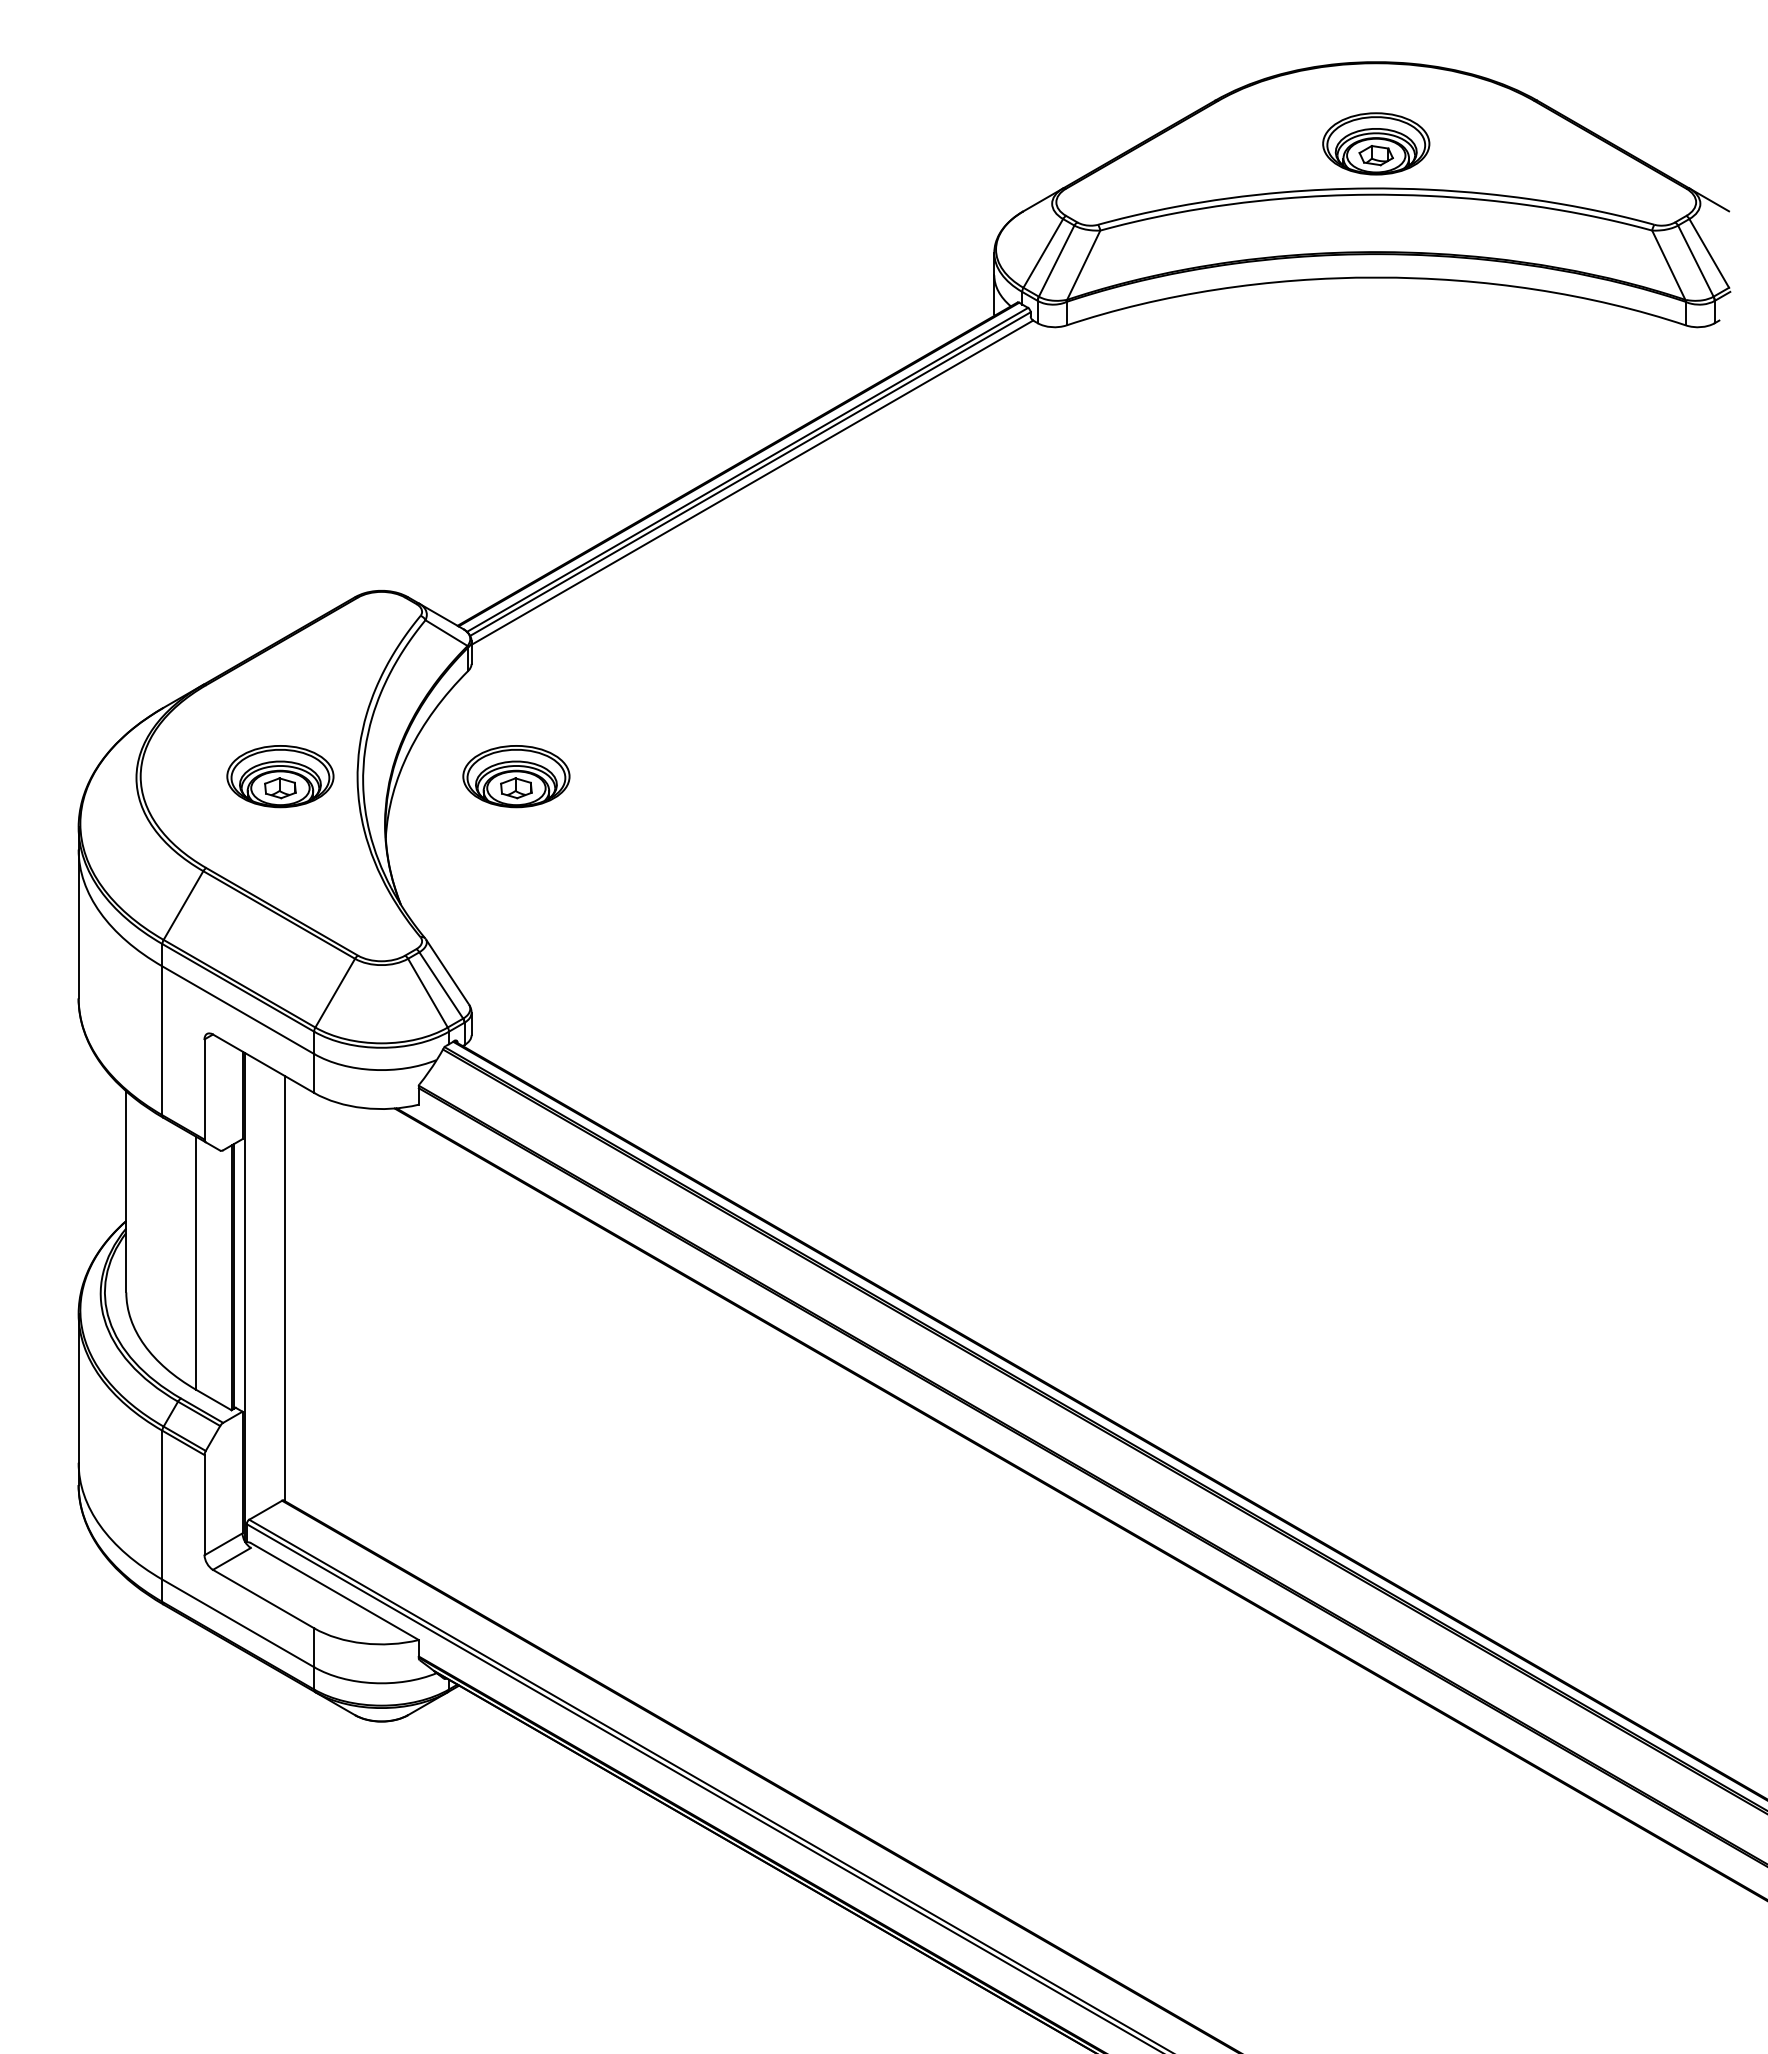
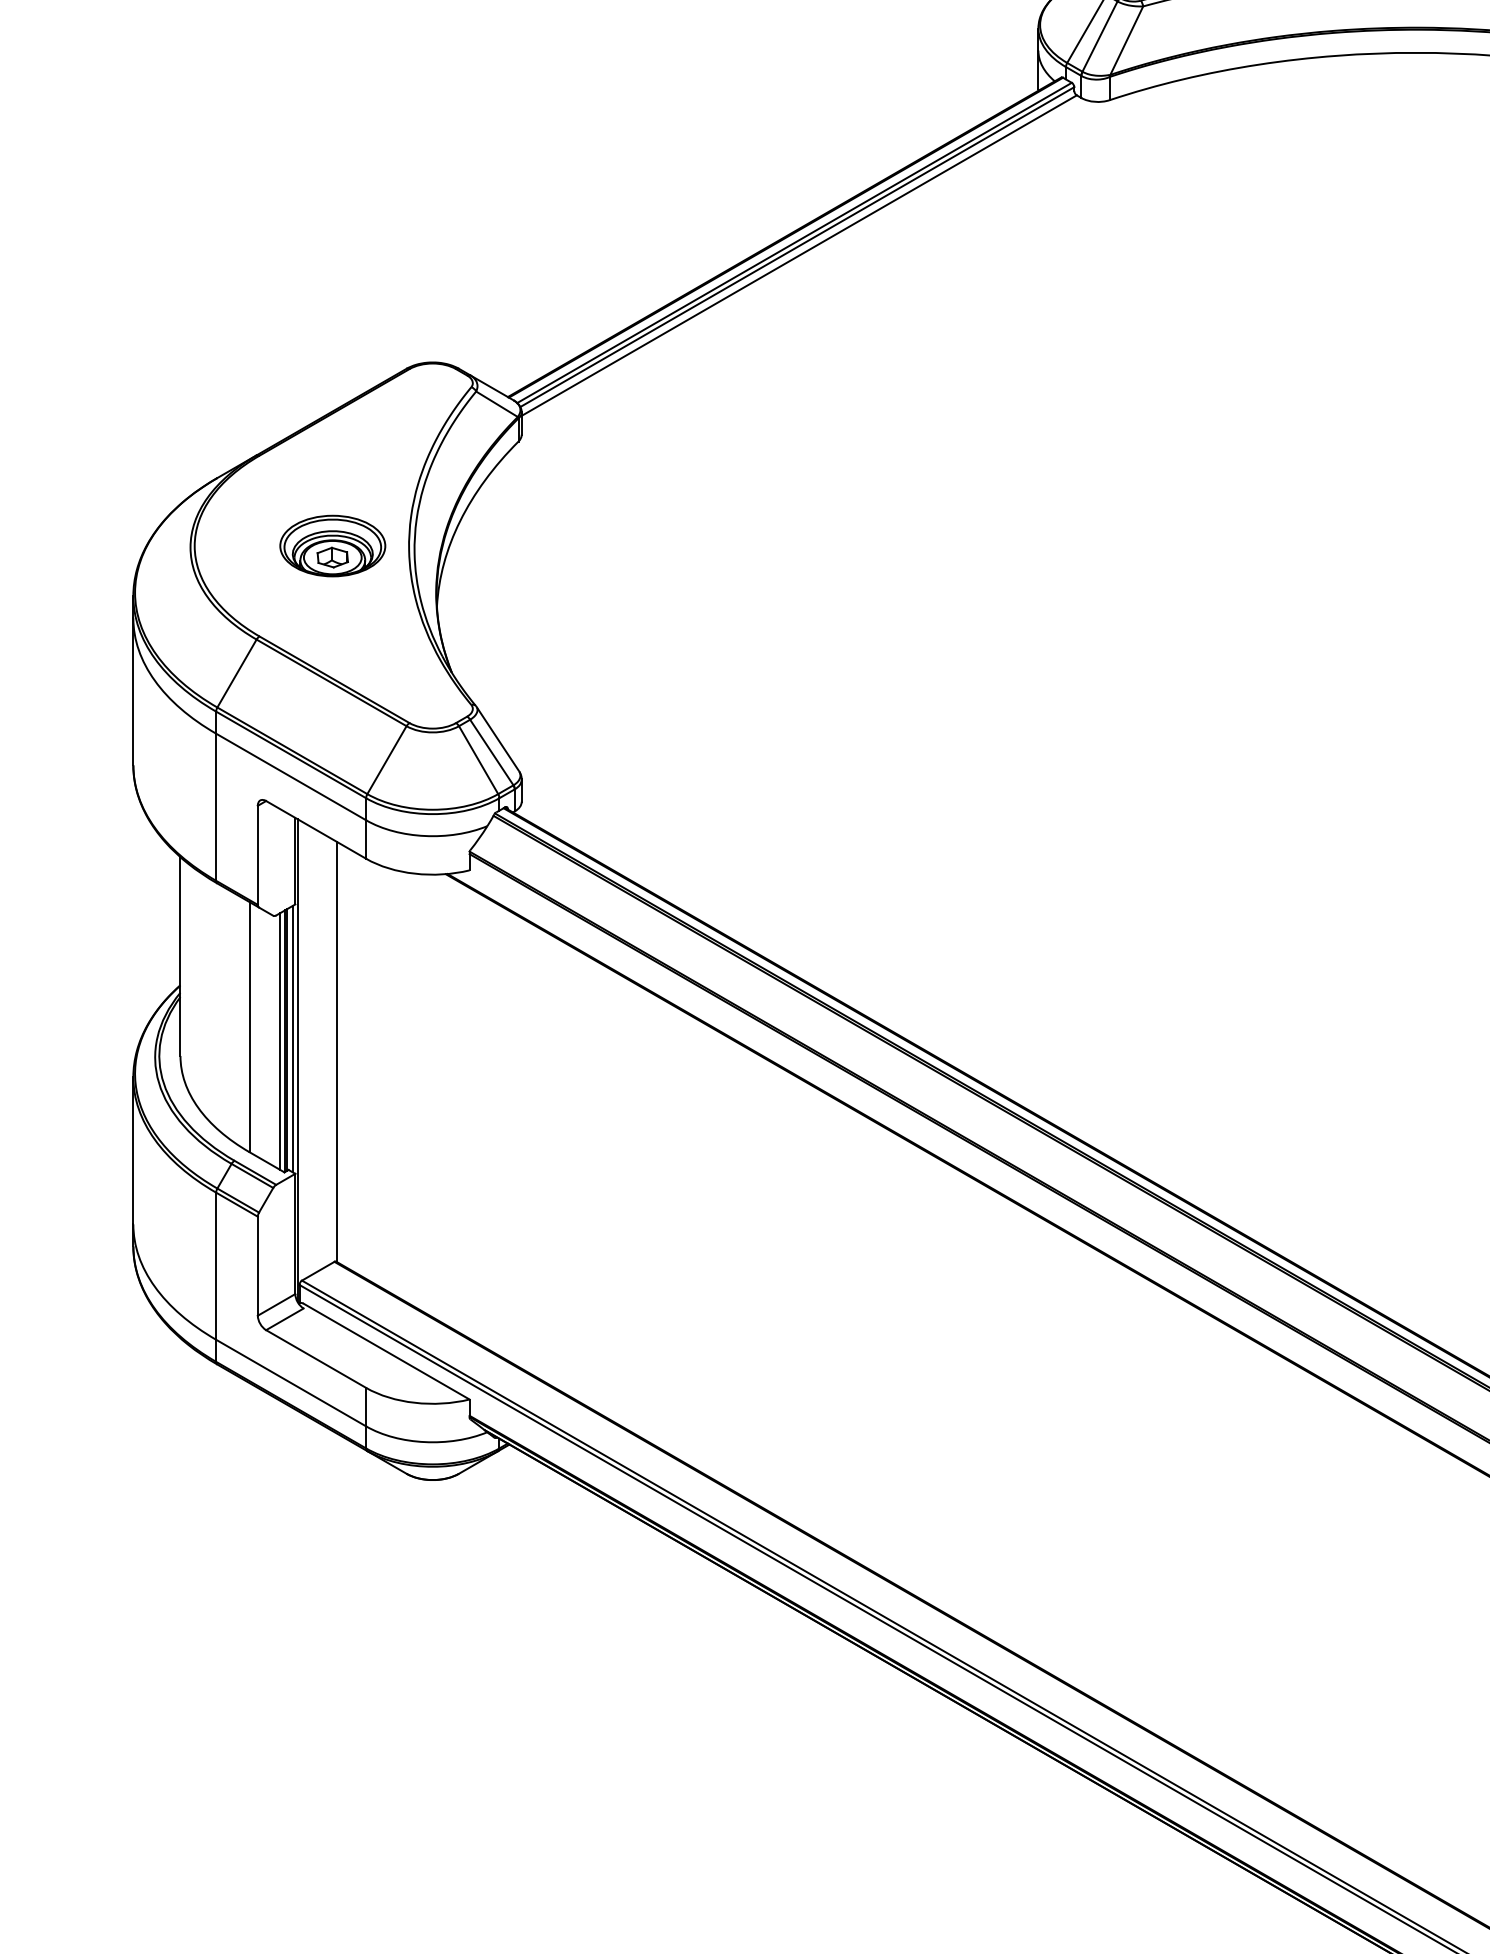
part: (516, 776) -> (566, 545), removed
line: (239, 1275) -> (292, 1039), added
line: (227, 1277) -> (280, 1041), added

